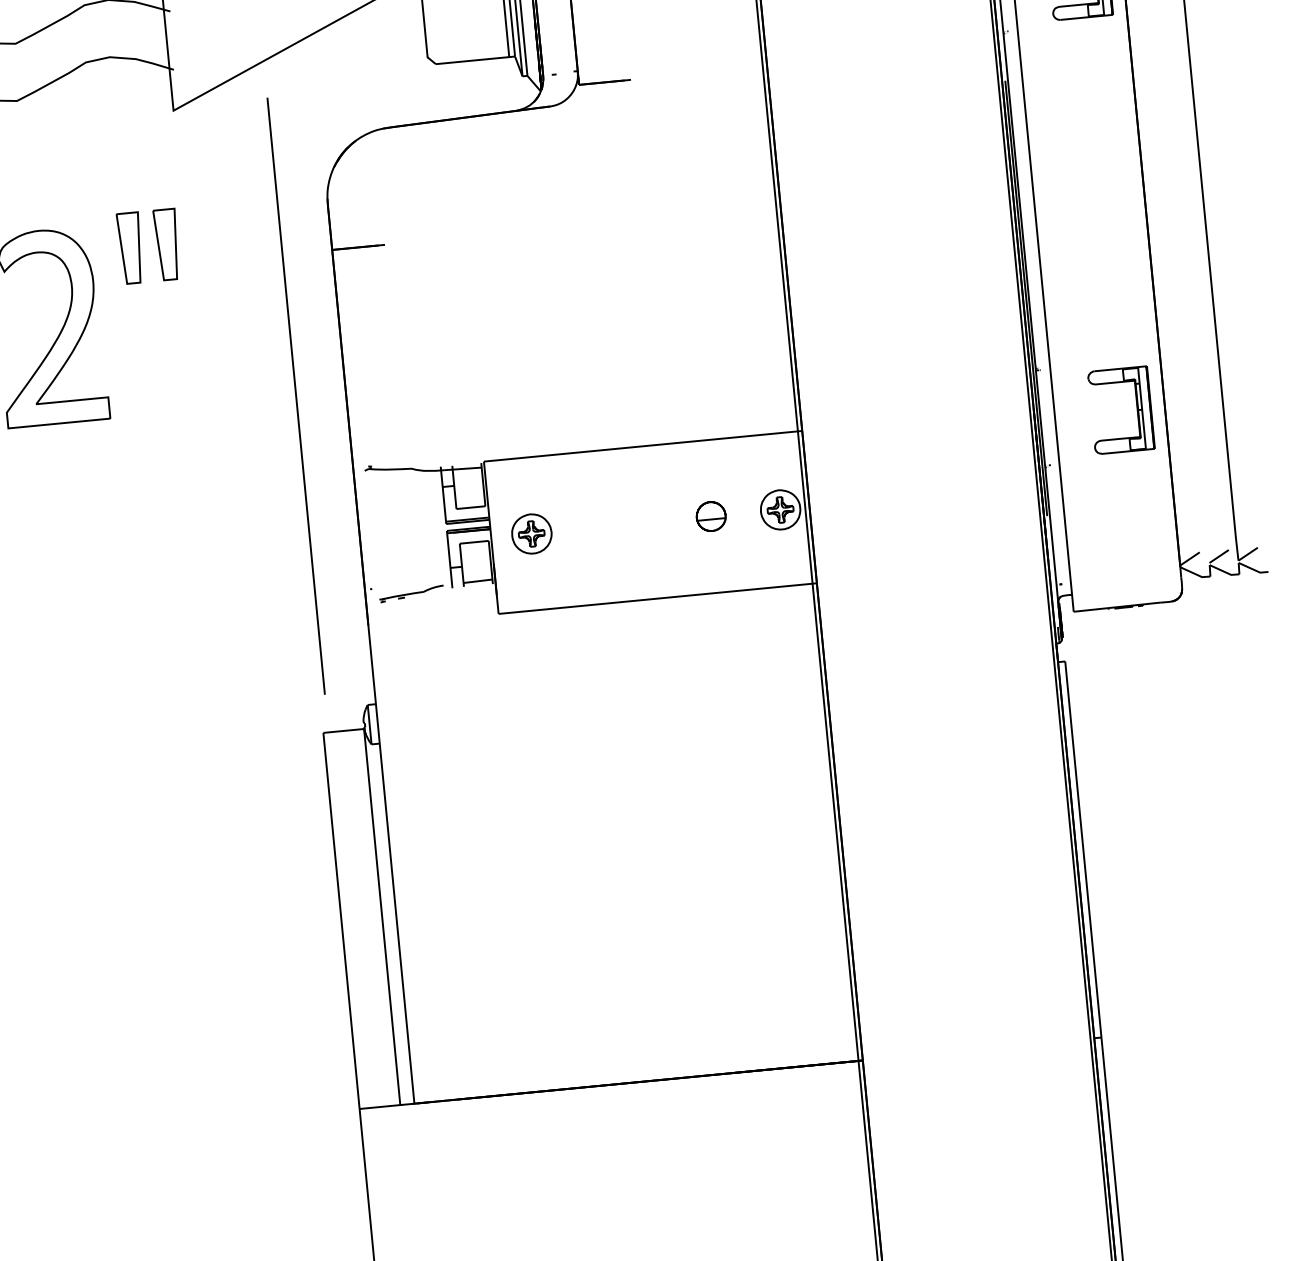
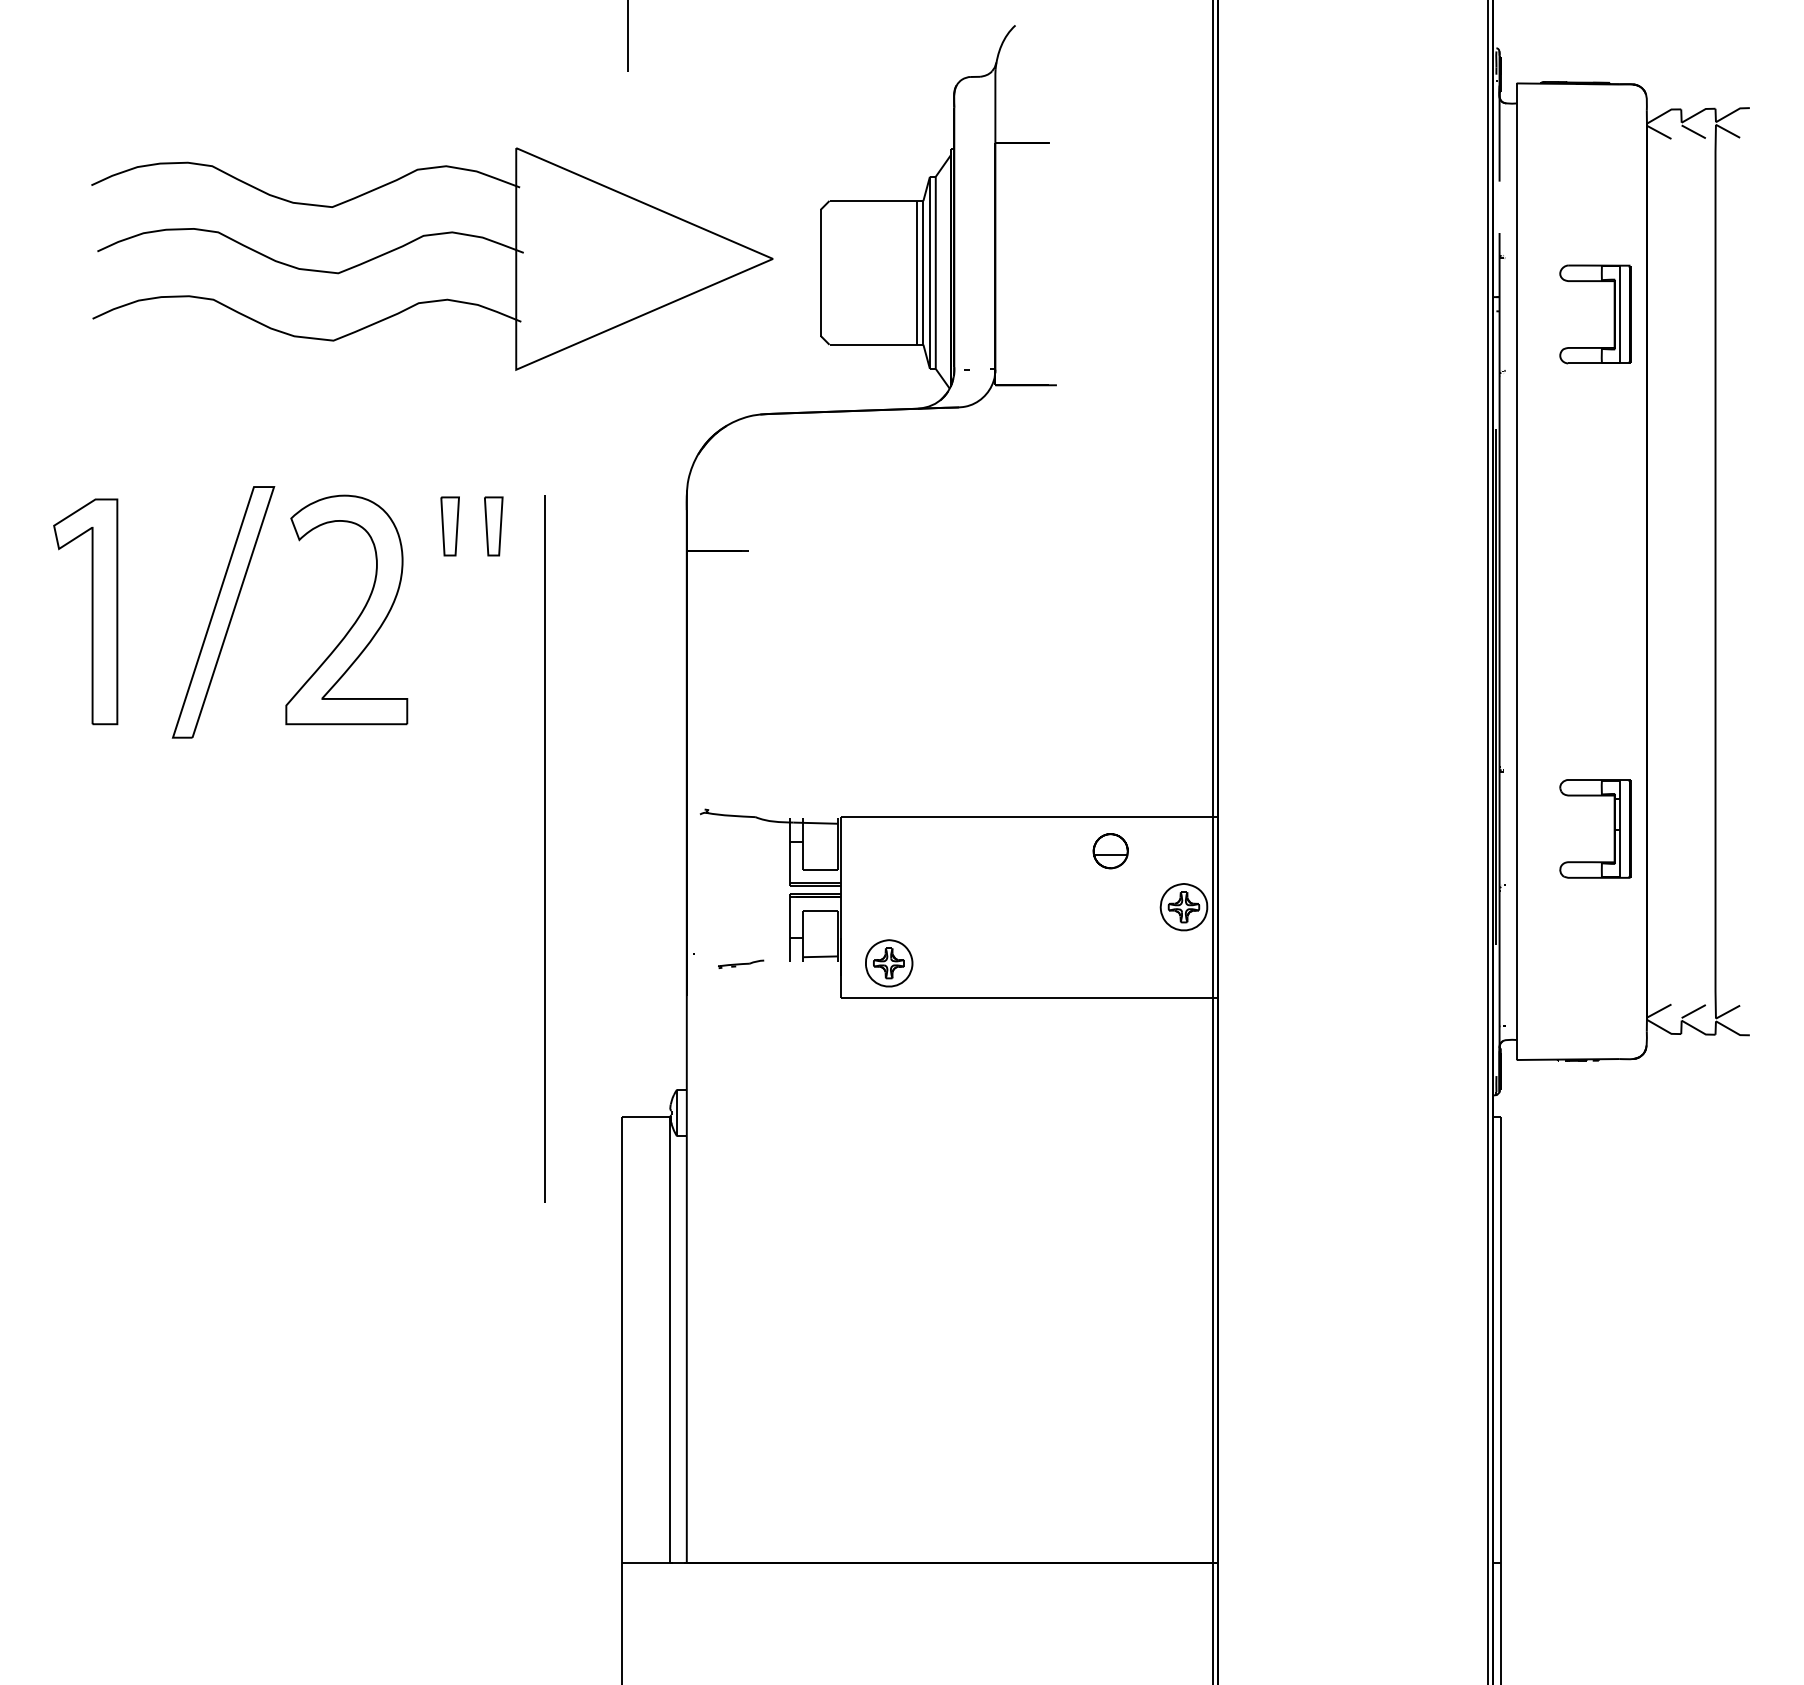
part: (167, 244) -> (493, 526), size x0.7
part: (129, 248) -> (449, 526), size x0.7
line: (295, 395) -> (544, 848), moved
part: (711, 516) -> (1110, 851), moved
part: (532, 534) -> (889, 963), moved
part: (411, 594) -> (740, 964), size x0.6

